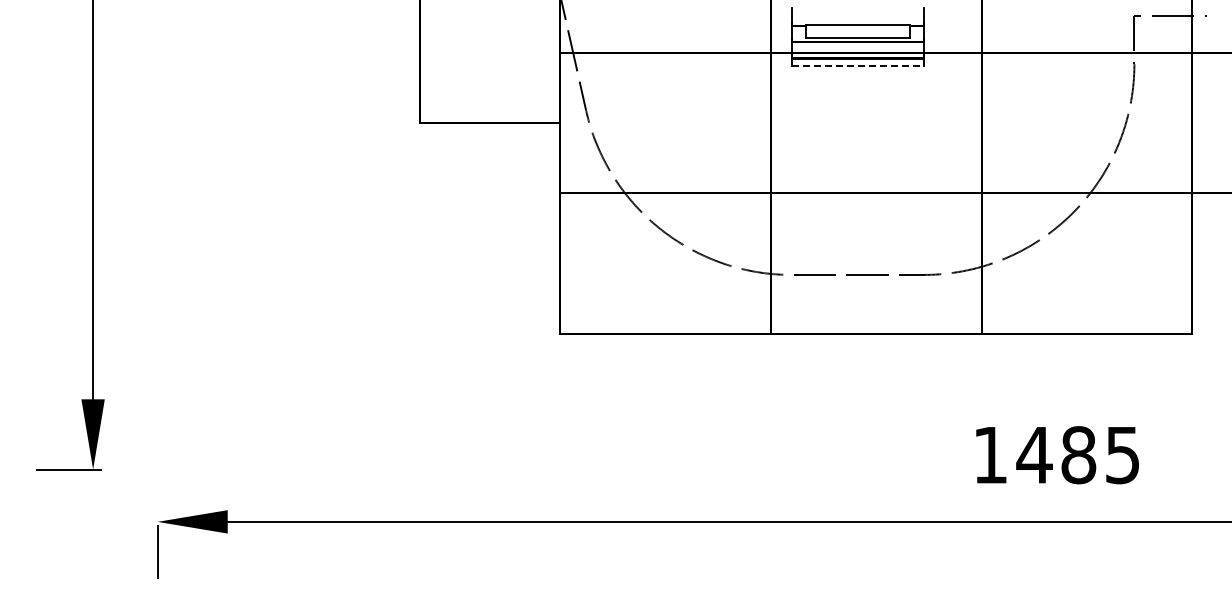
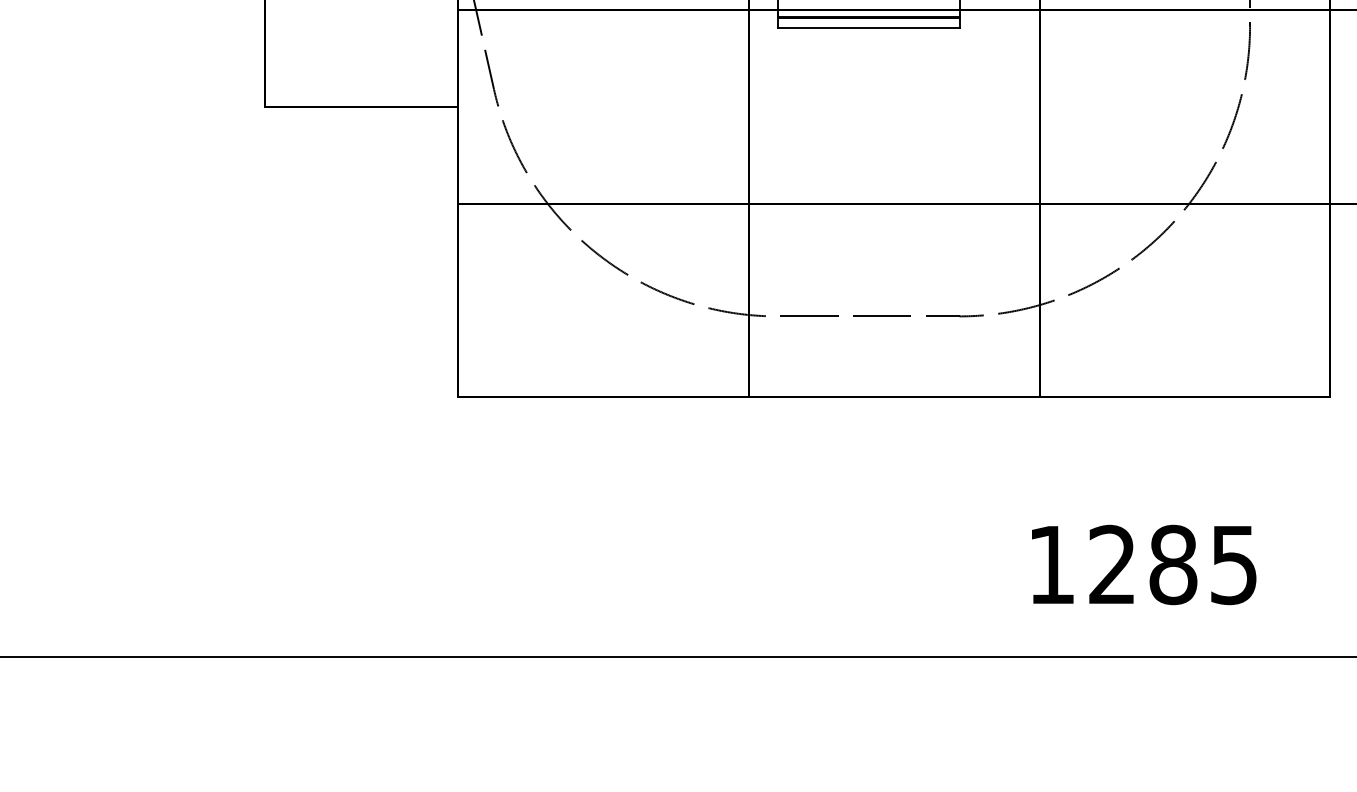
line: (858, 66) -> (869, 28), dashed -> solid
text: (1034, 454) -> (1112, 564), 1485 -> 1285

